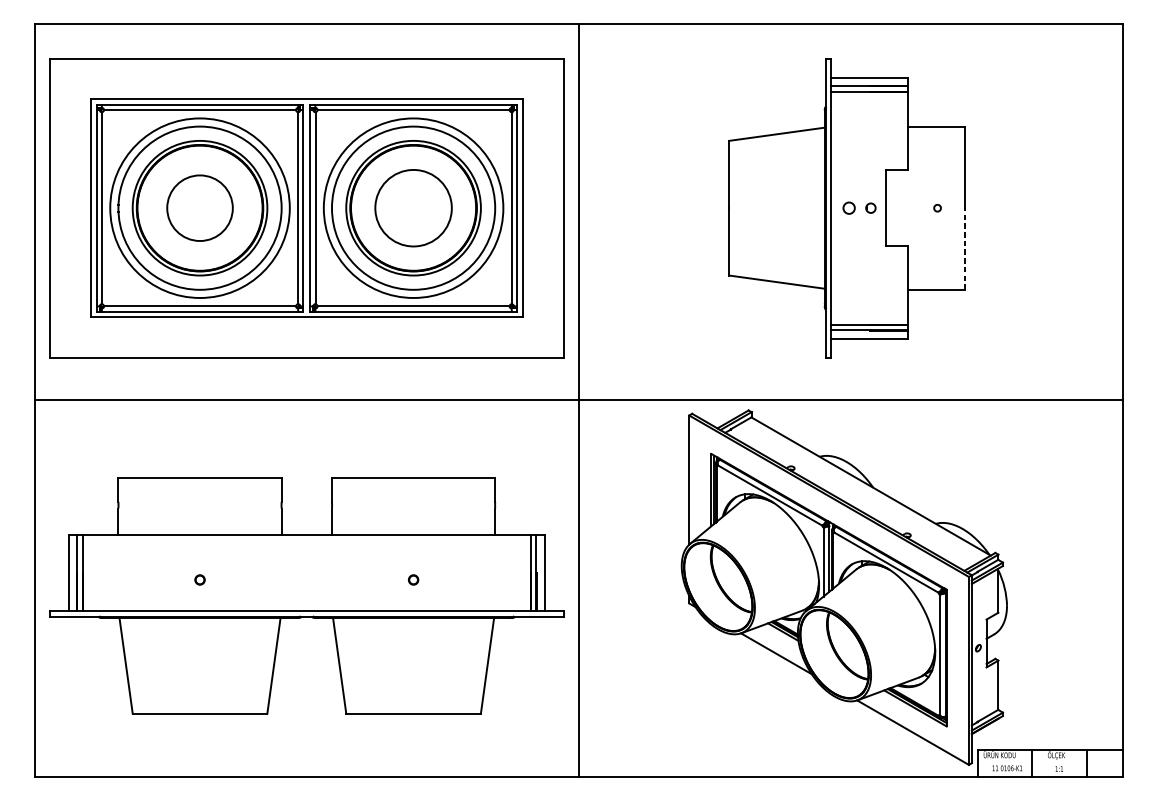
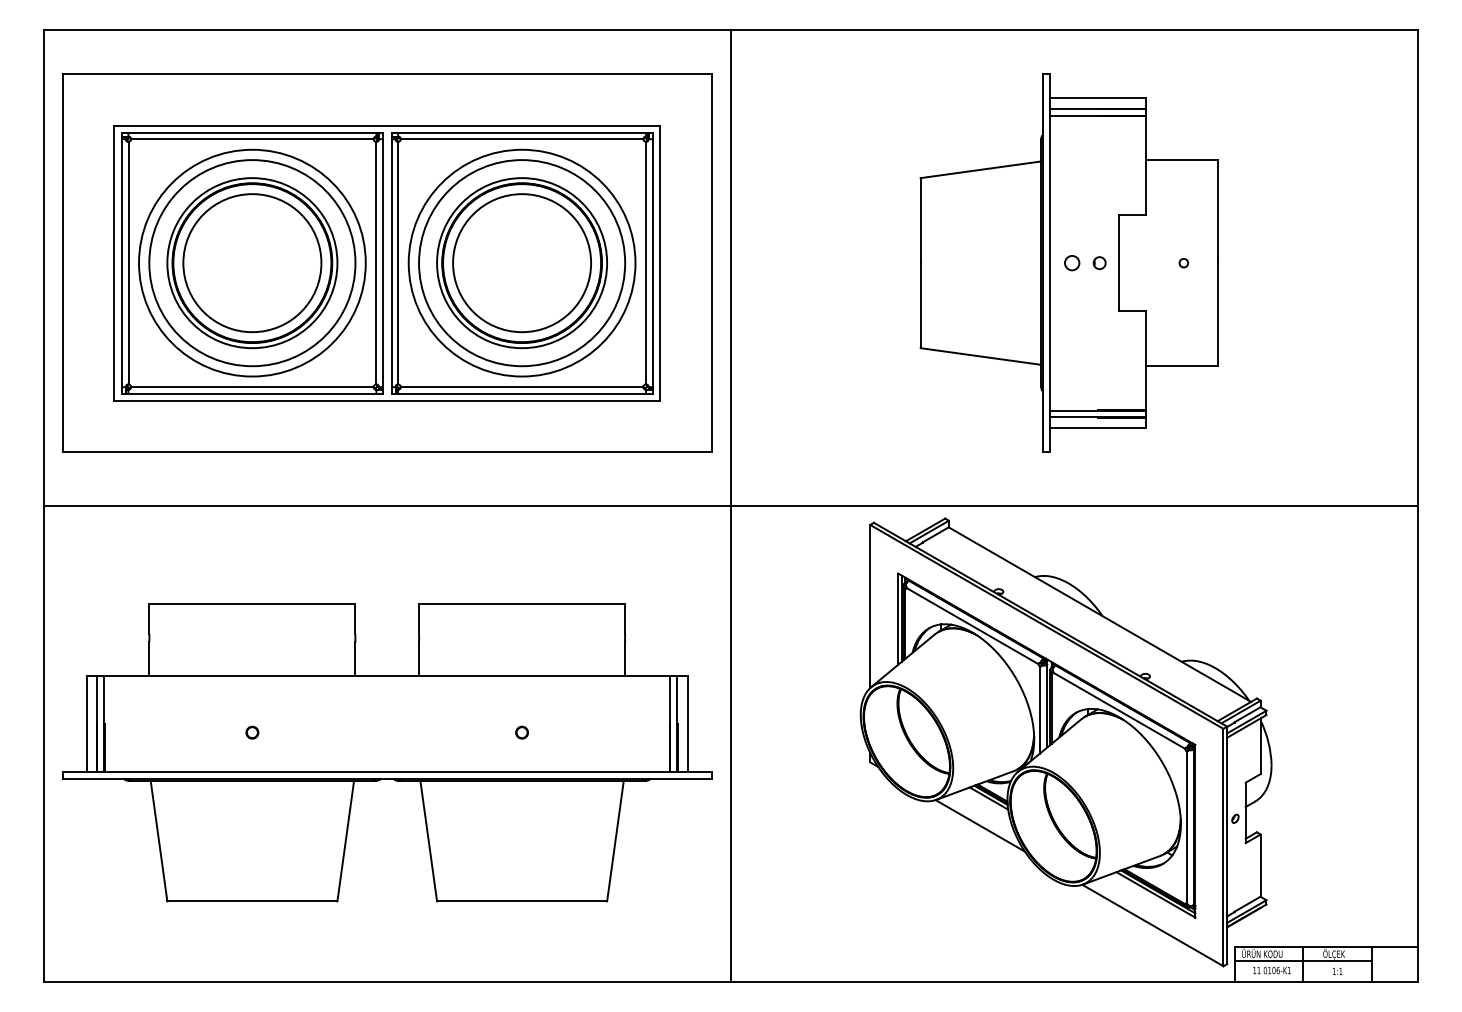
circle: (200, 208) -> (252, 263), size x1.67
circle: (413, 208) -> (522, 263), size x1.43
line: (965, 248) -> (1218, 314), dashed -> solid
line: (1032, 761) -> (1303, 961), added

